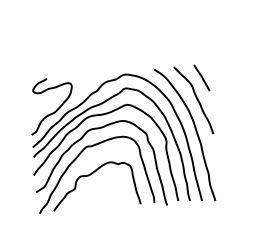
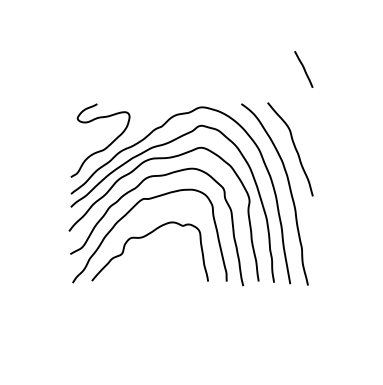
line: (201, 78) -> (303, 69), moved

